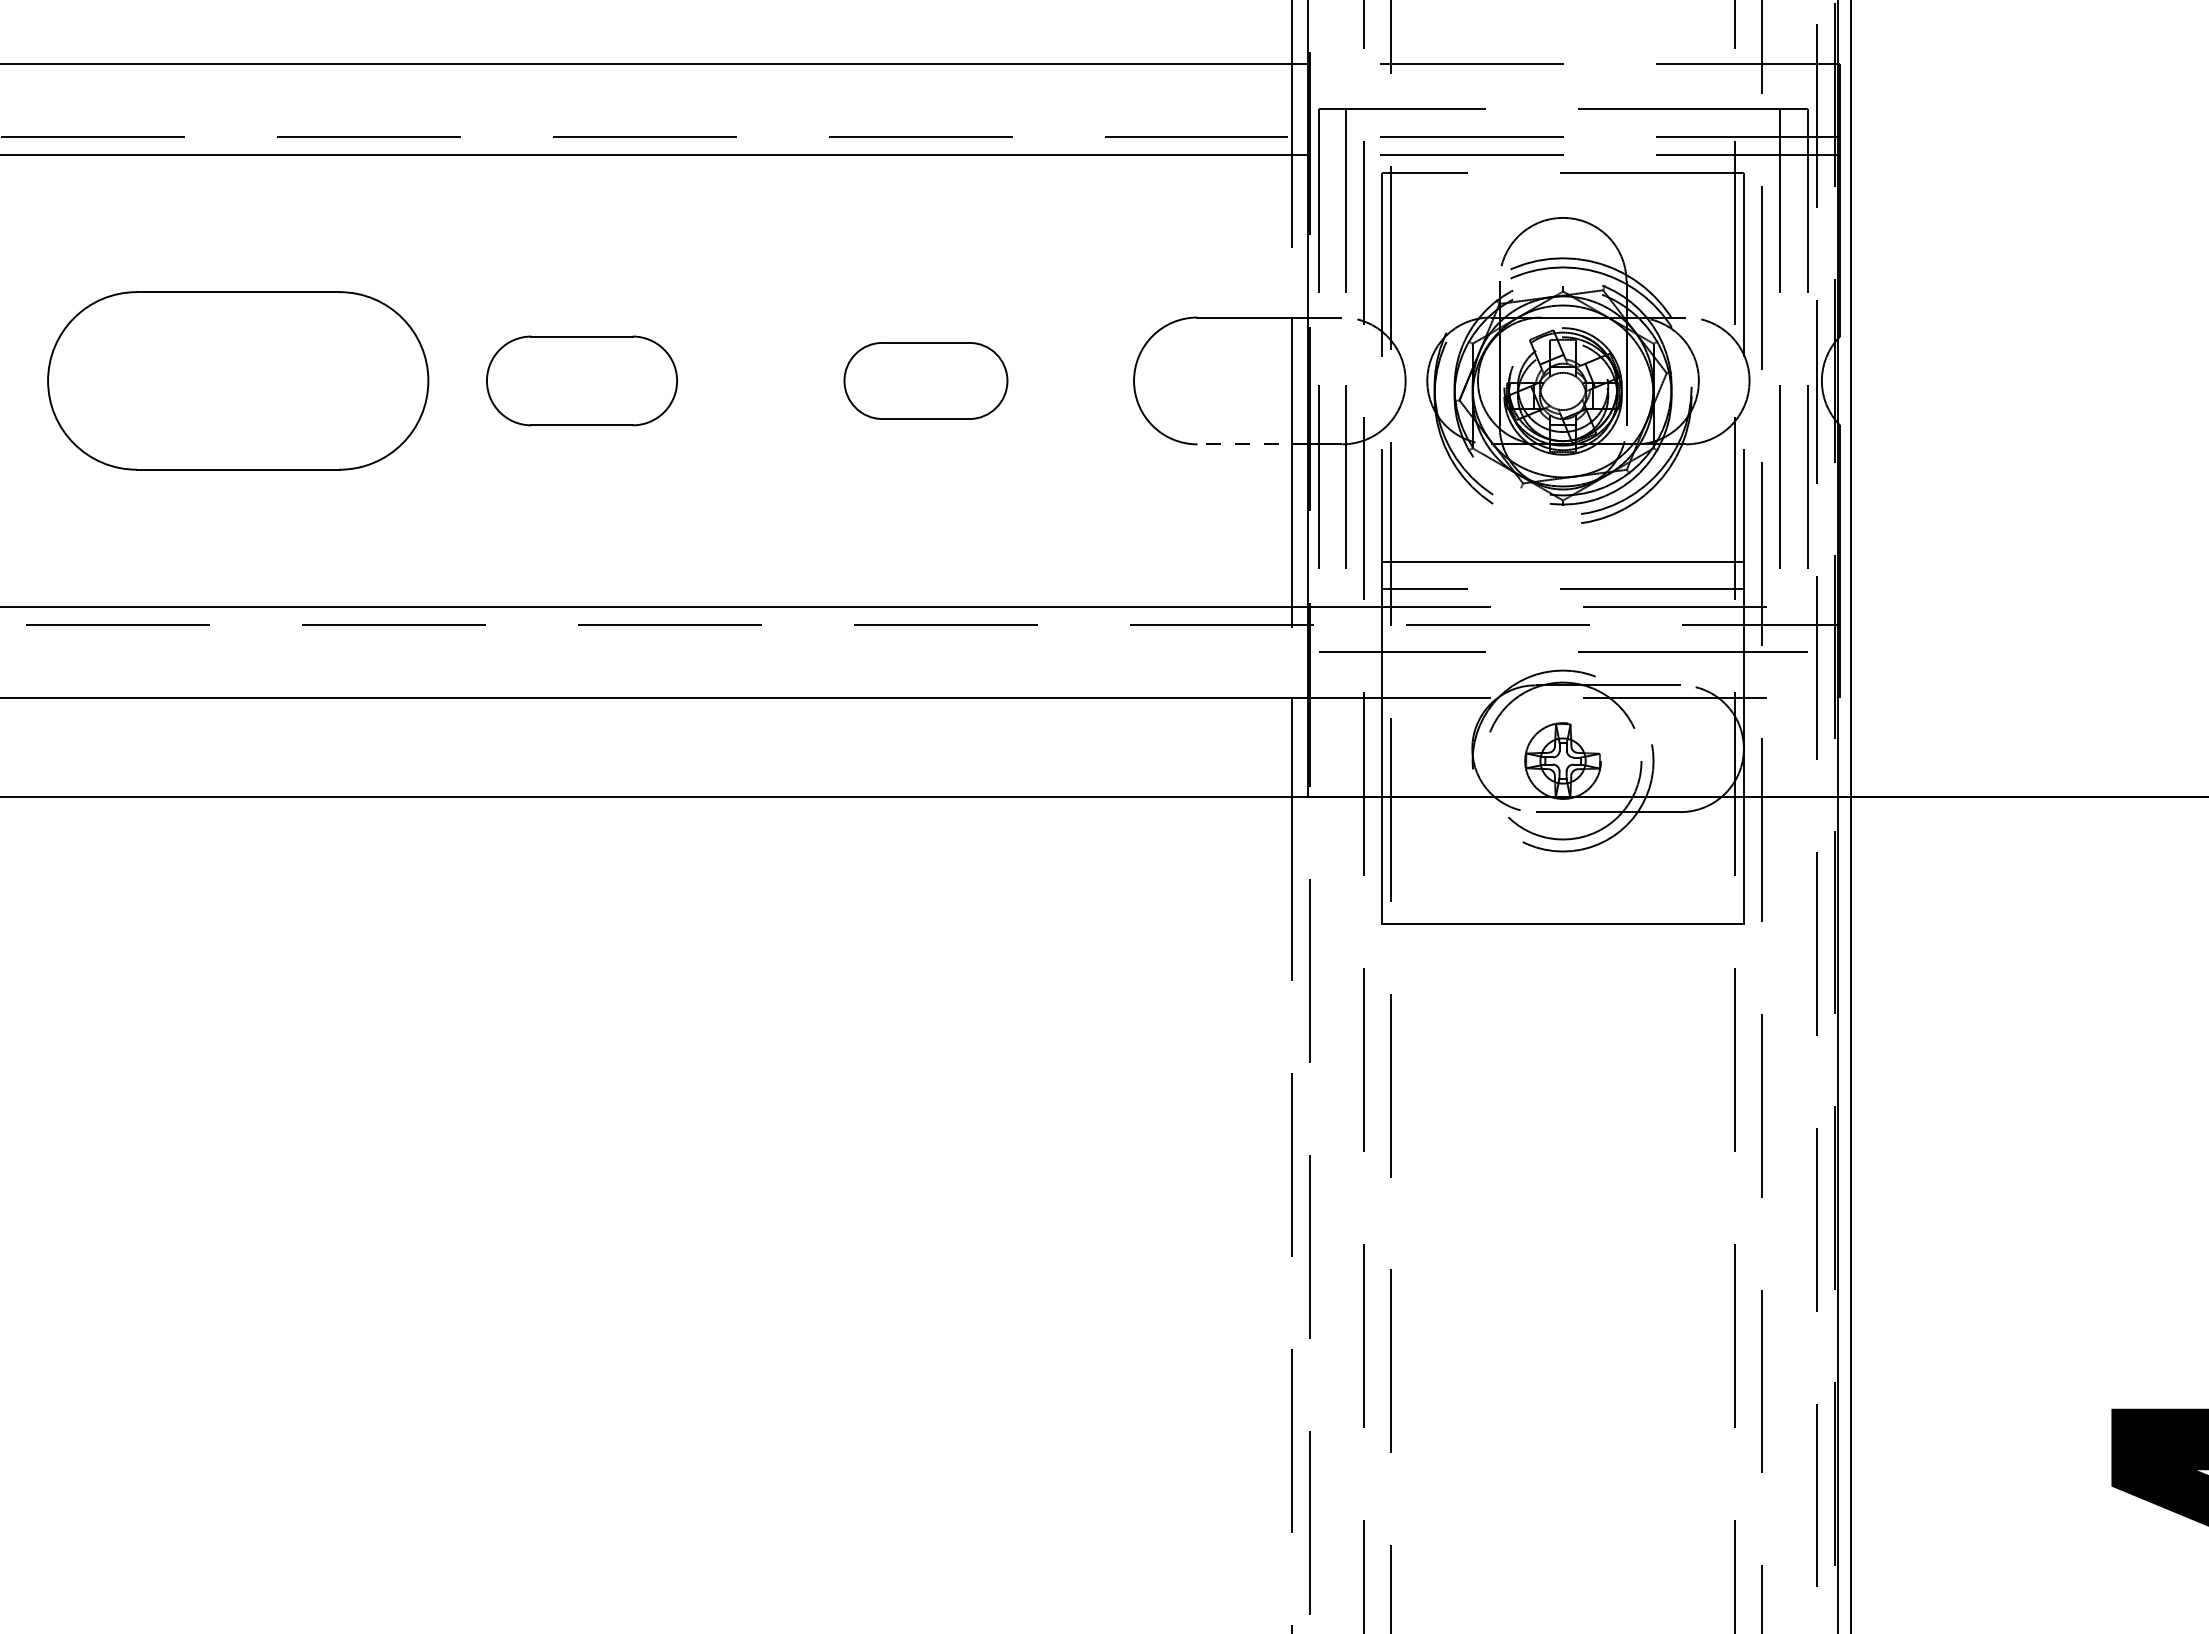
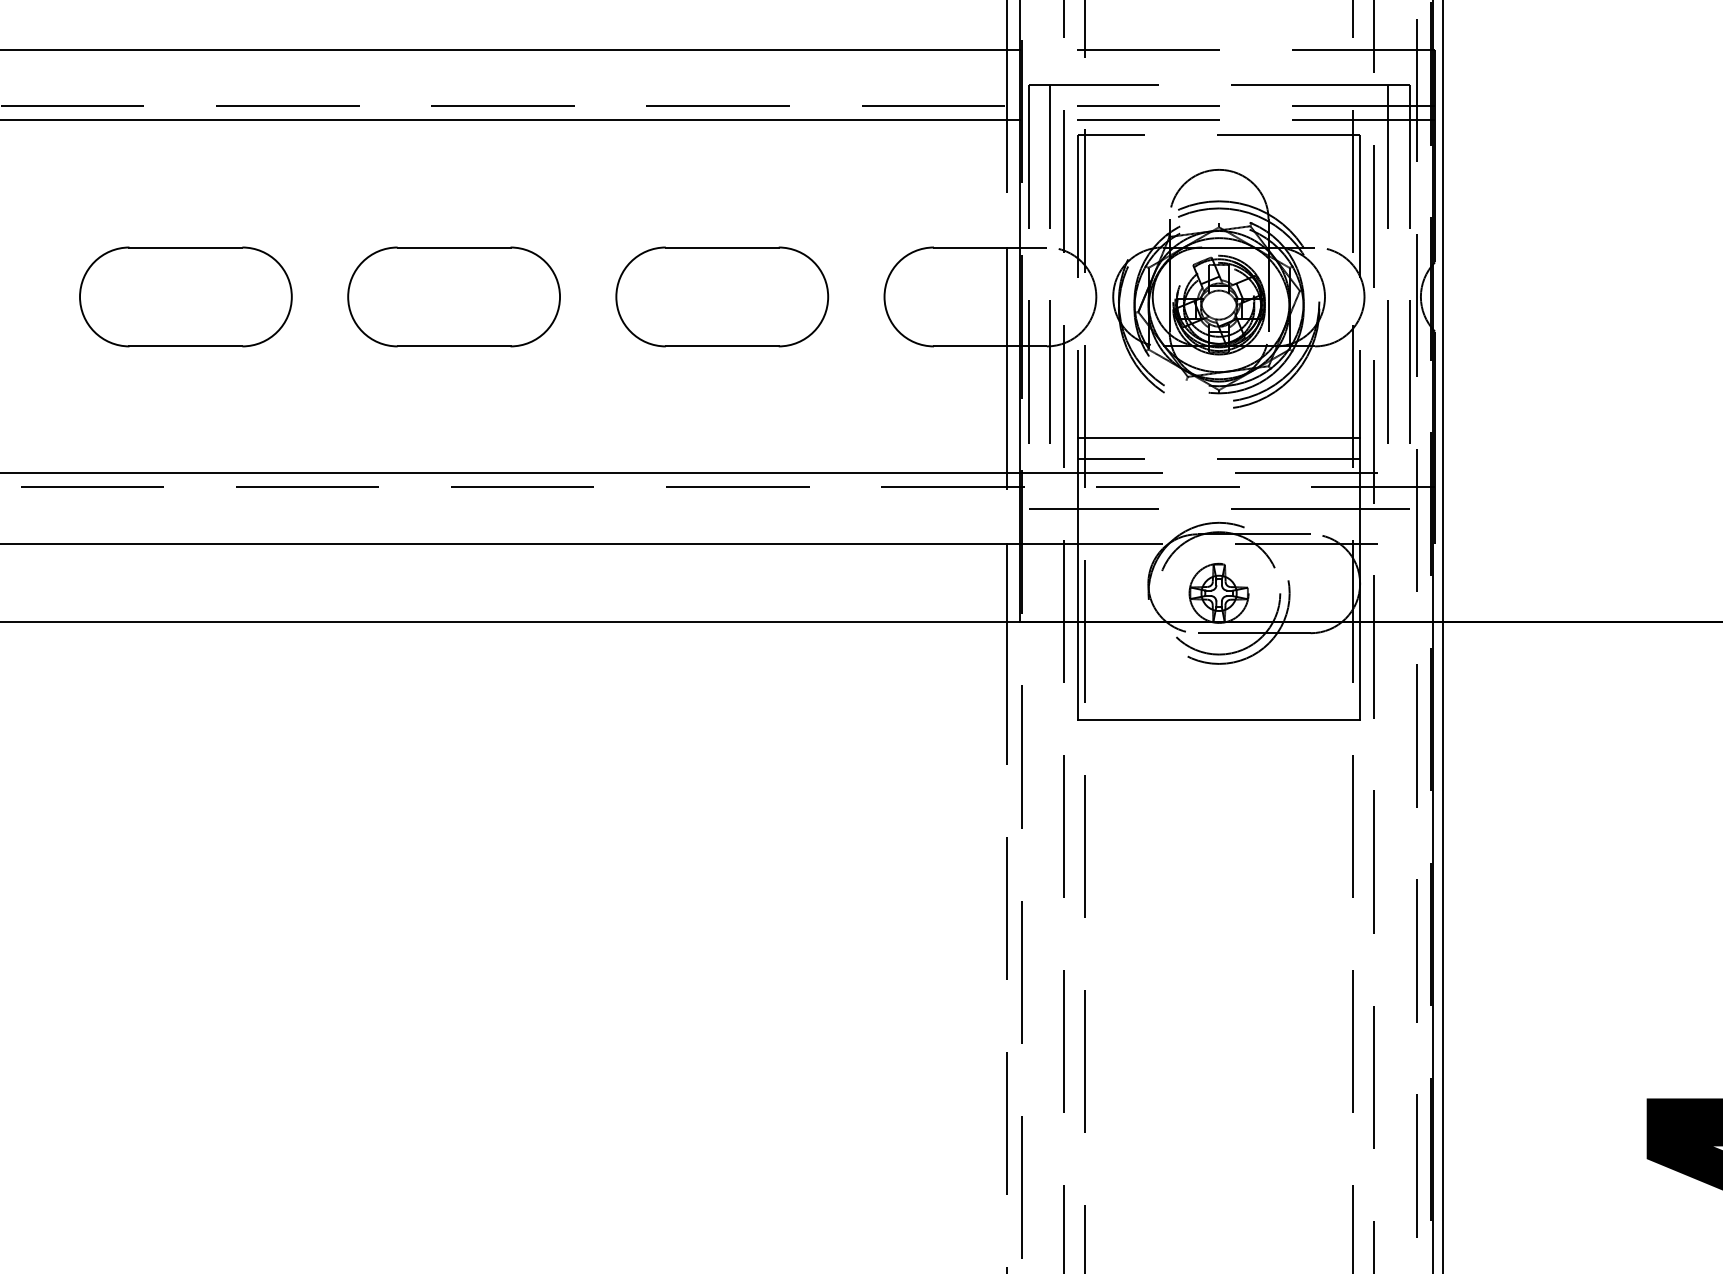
part: (237, 380) -> (185, 296), size x0.71
part: (581, 380) -> (453, 296), size x1.43
part: (925, 380) -> (721, 296), size x1.67
line: (1251, 444) -> (976, 346), dashed -> solid

